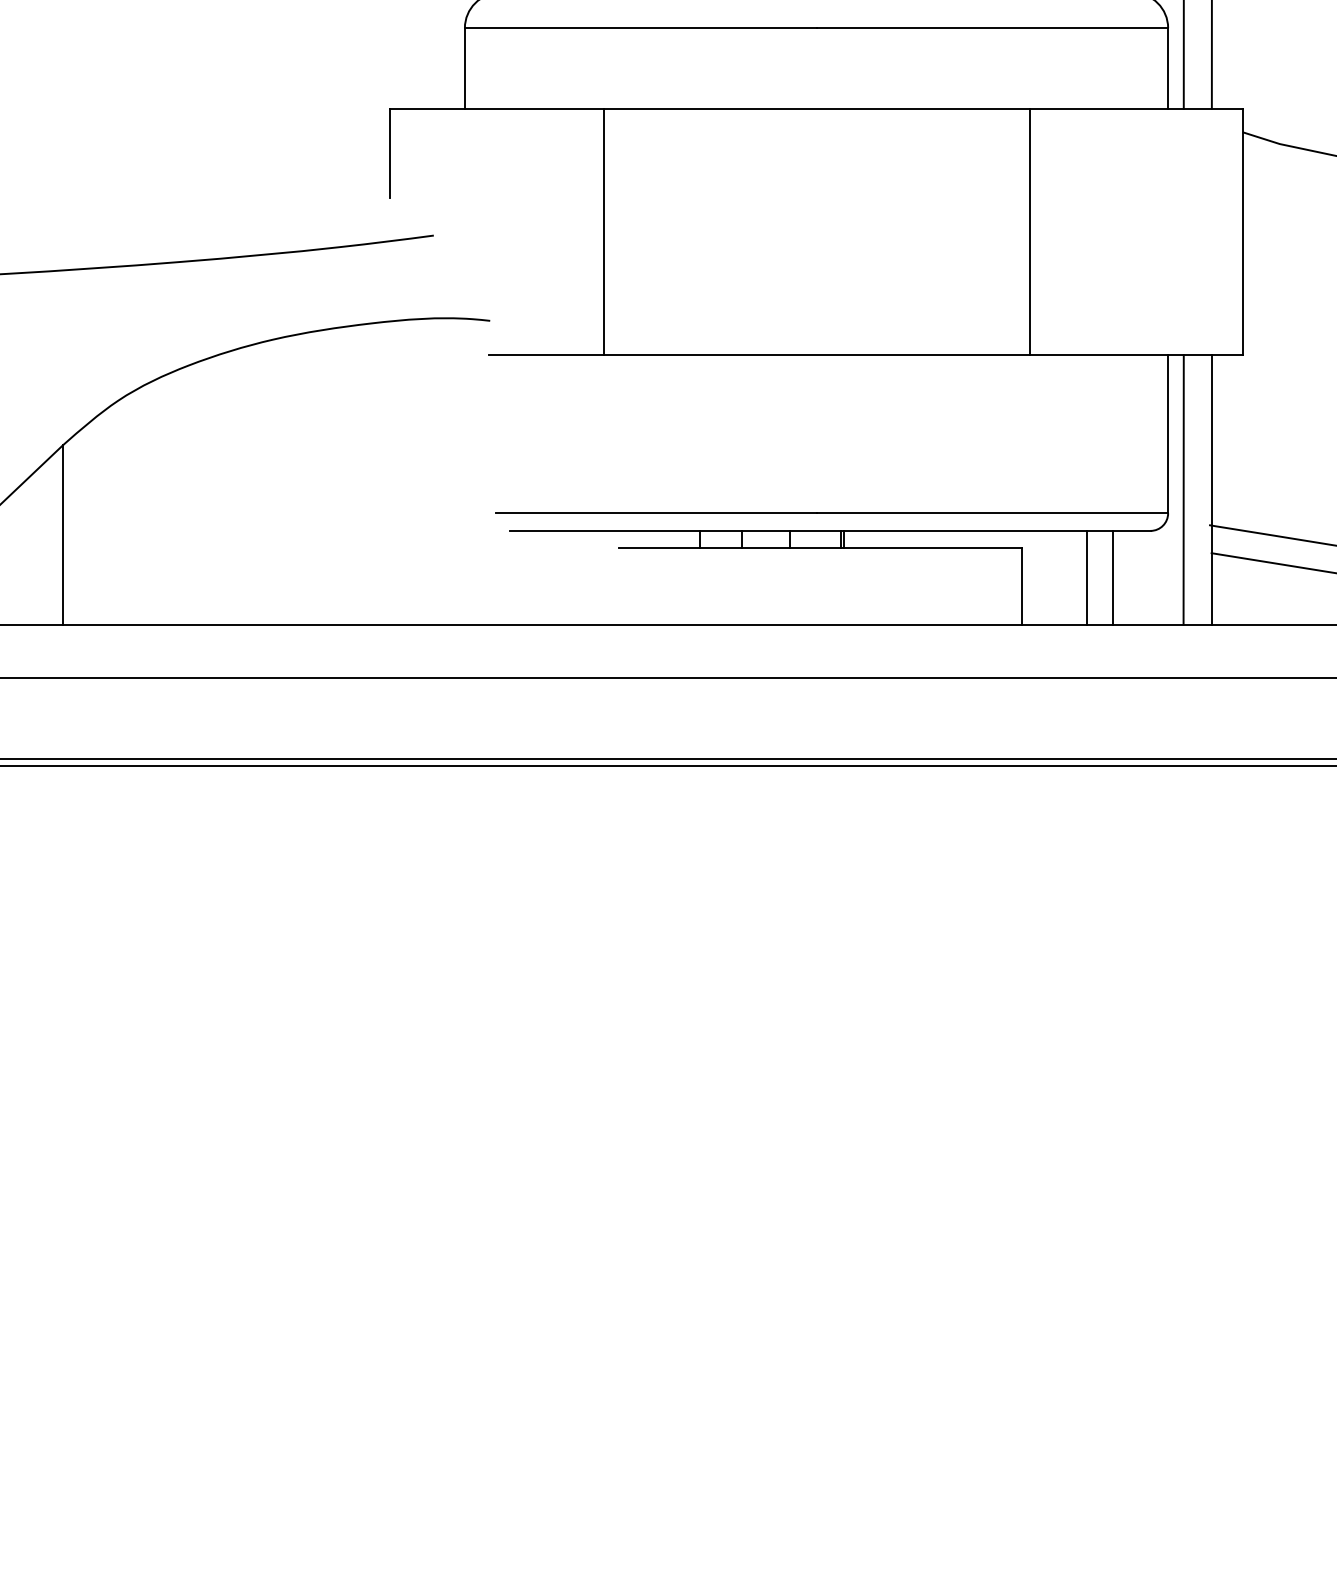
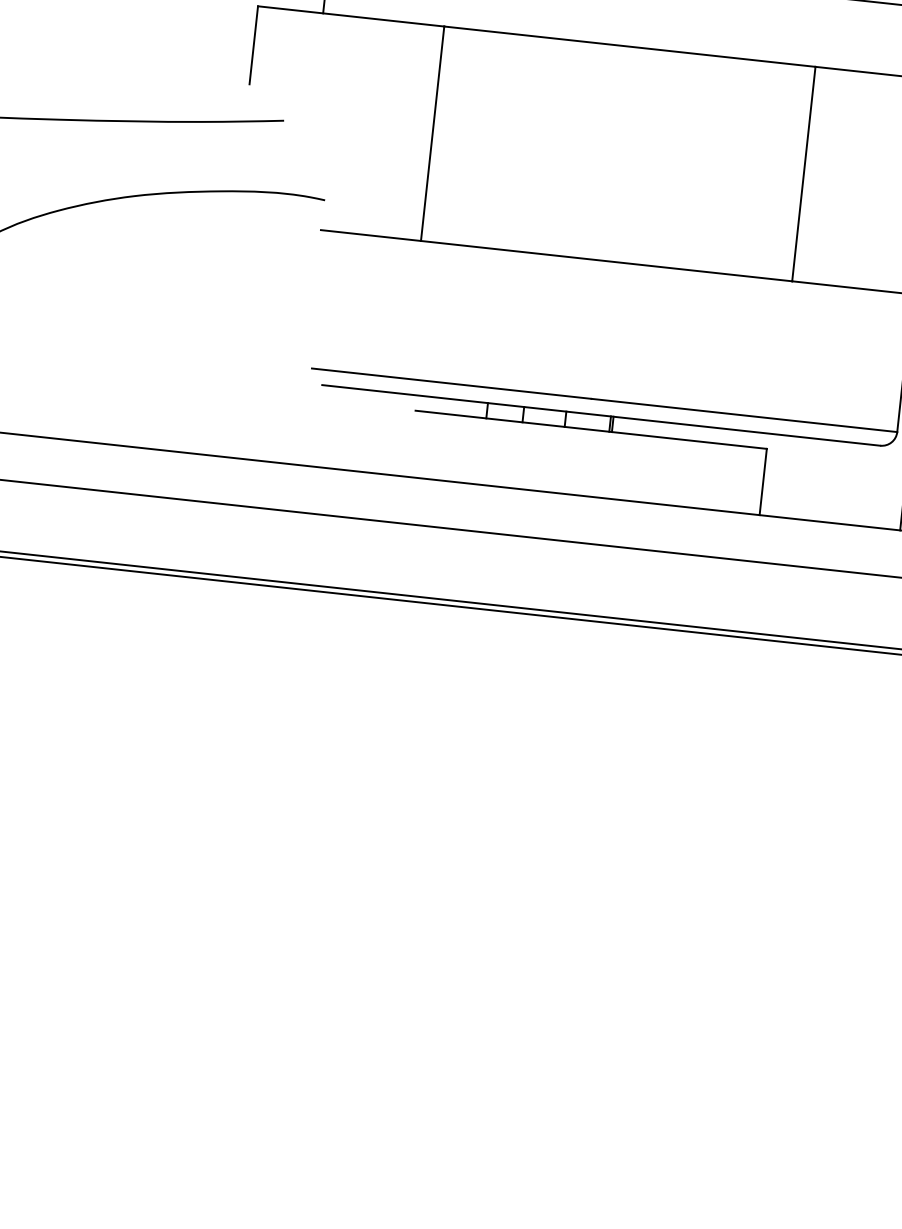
line: (1086, 577) -> (820, 480), removed
line: (1112, 577) -> (842, 482), removed

